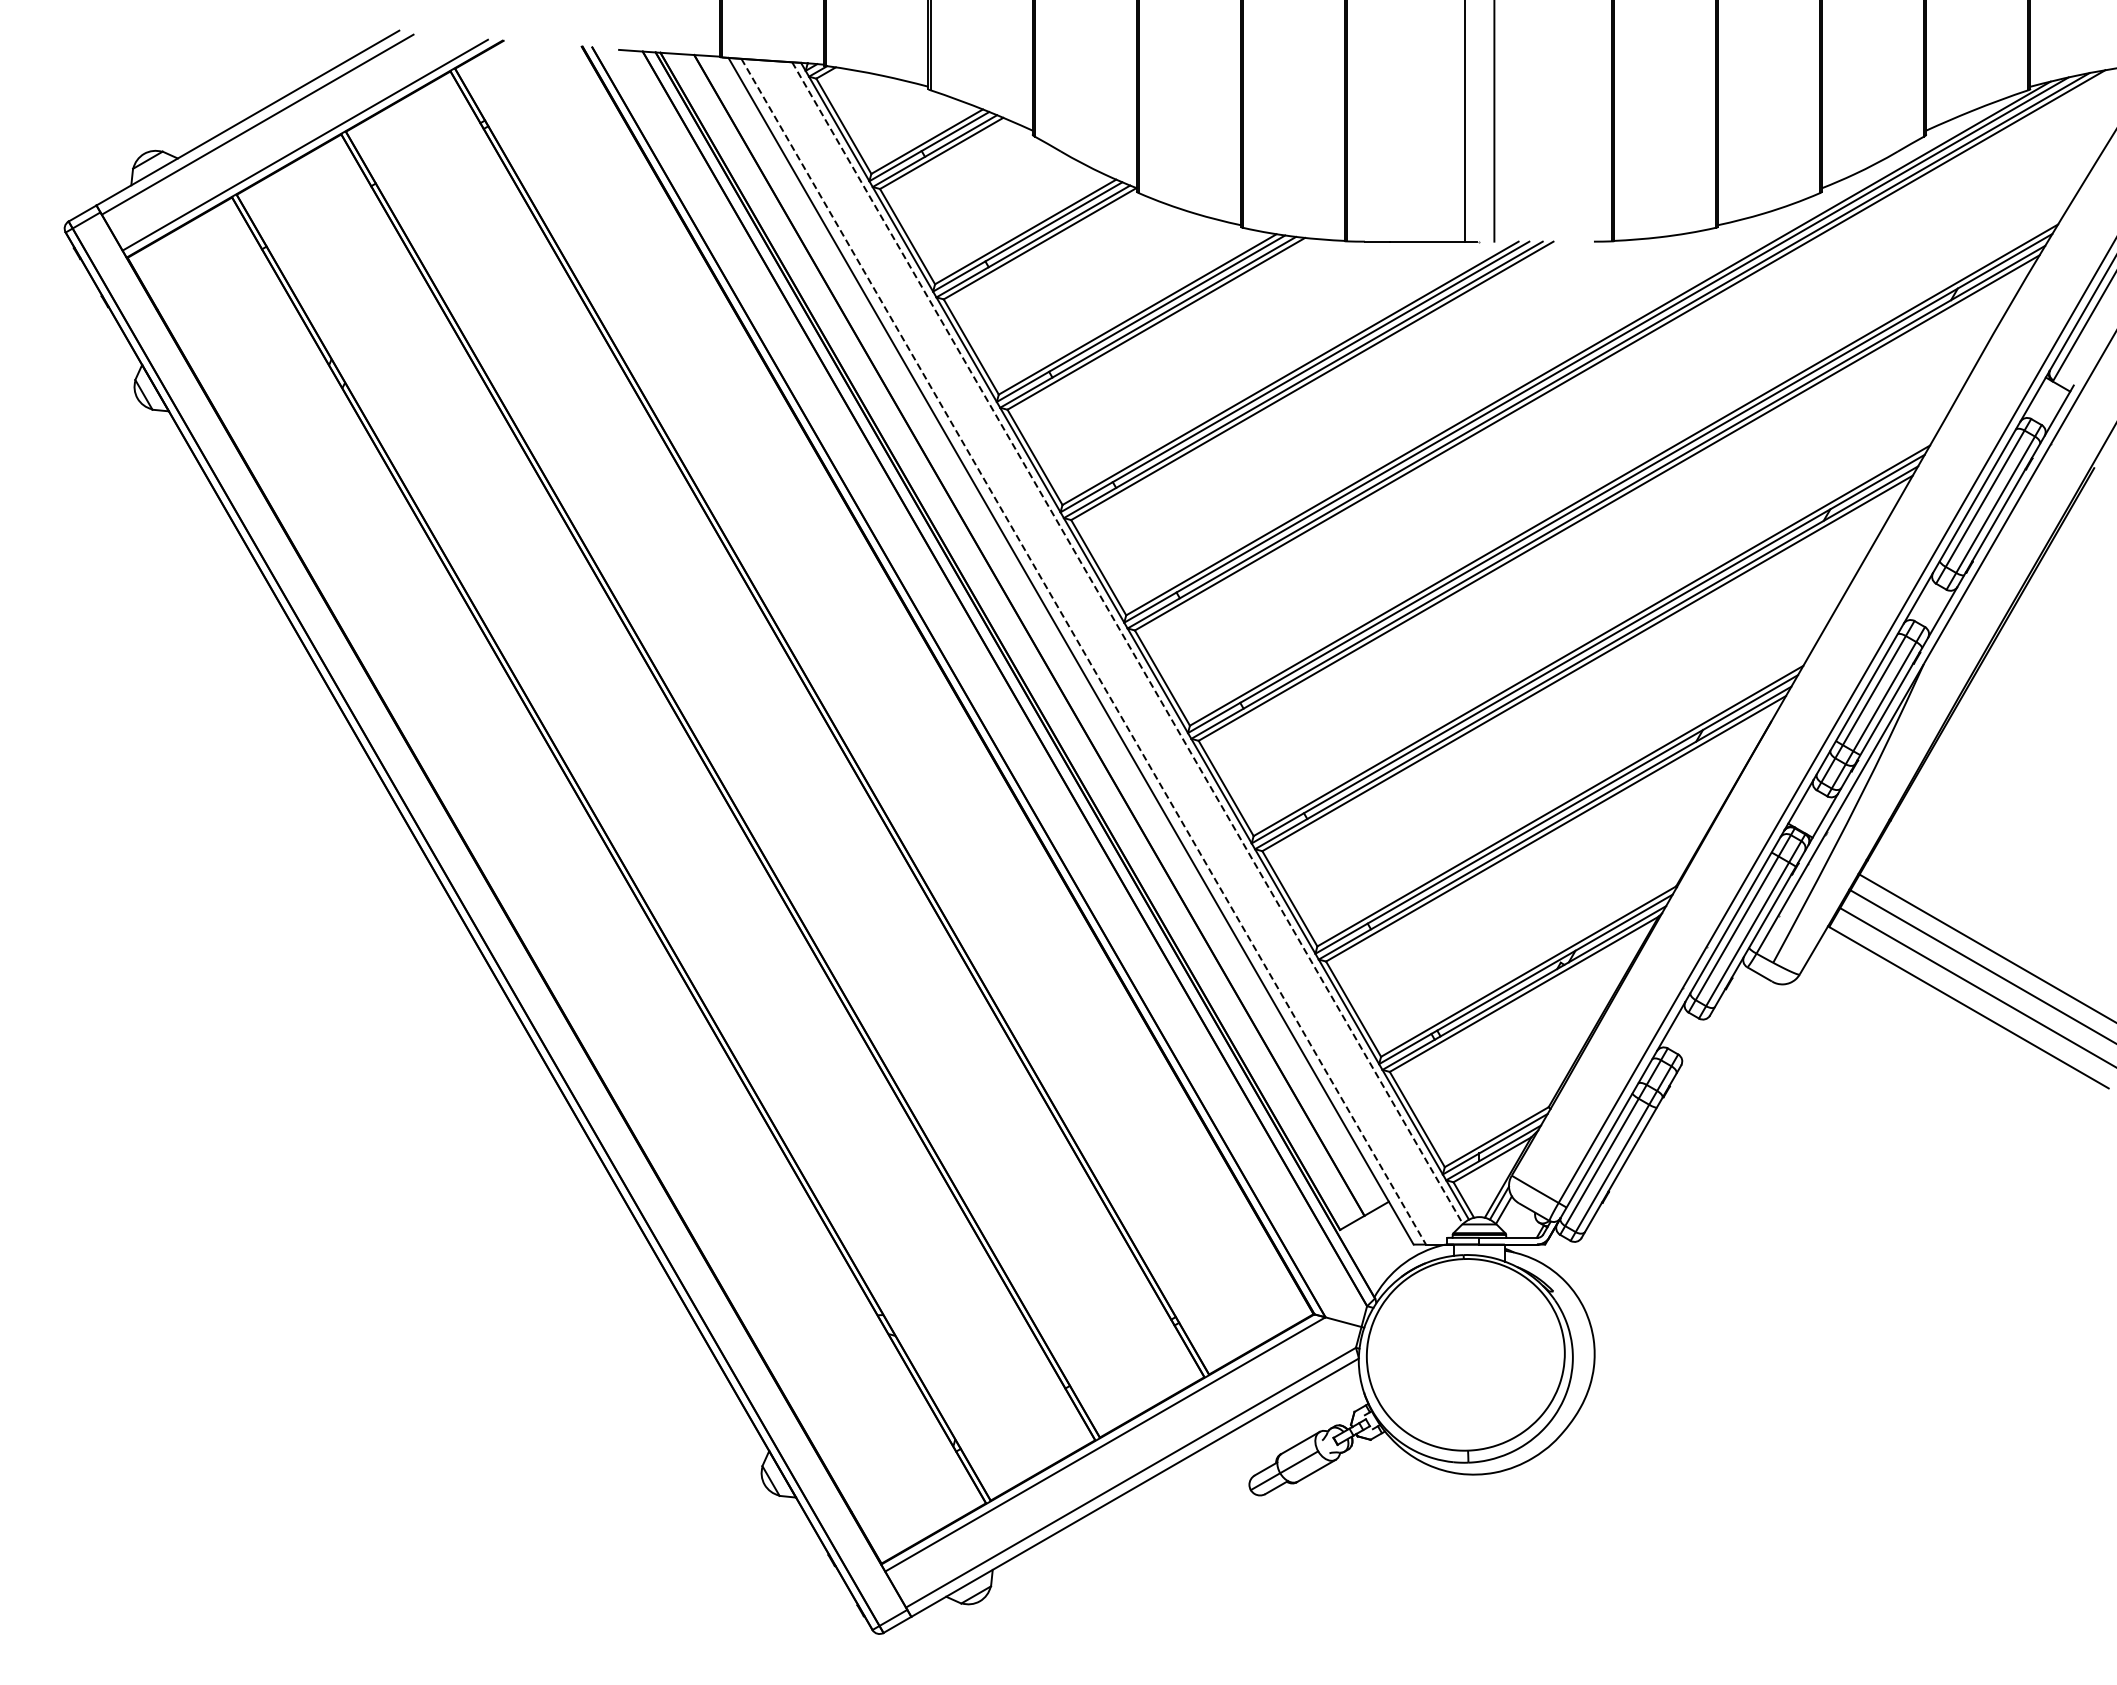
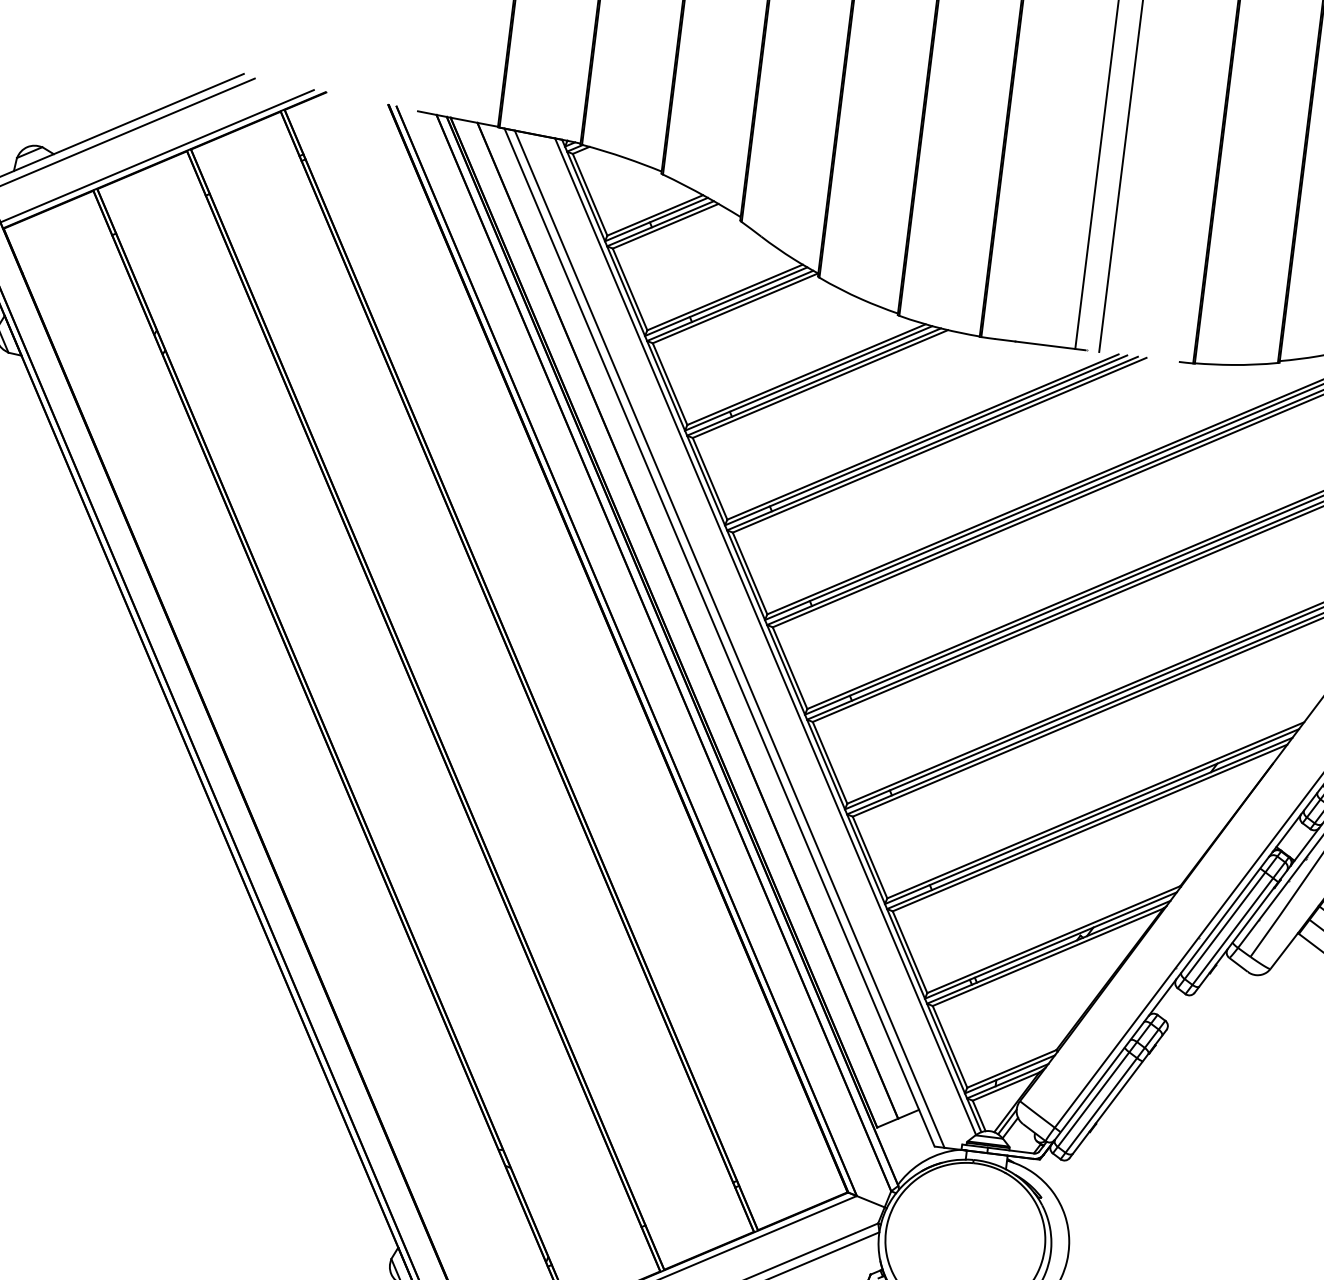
line: (1127, 643) -> (765, 637), dashed -> solid
line: (1083, 651) -> (729, 639), dashed -> solid

